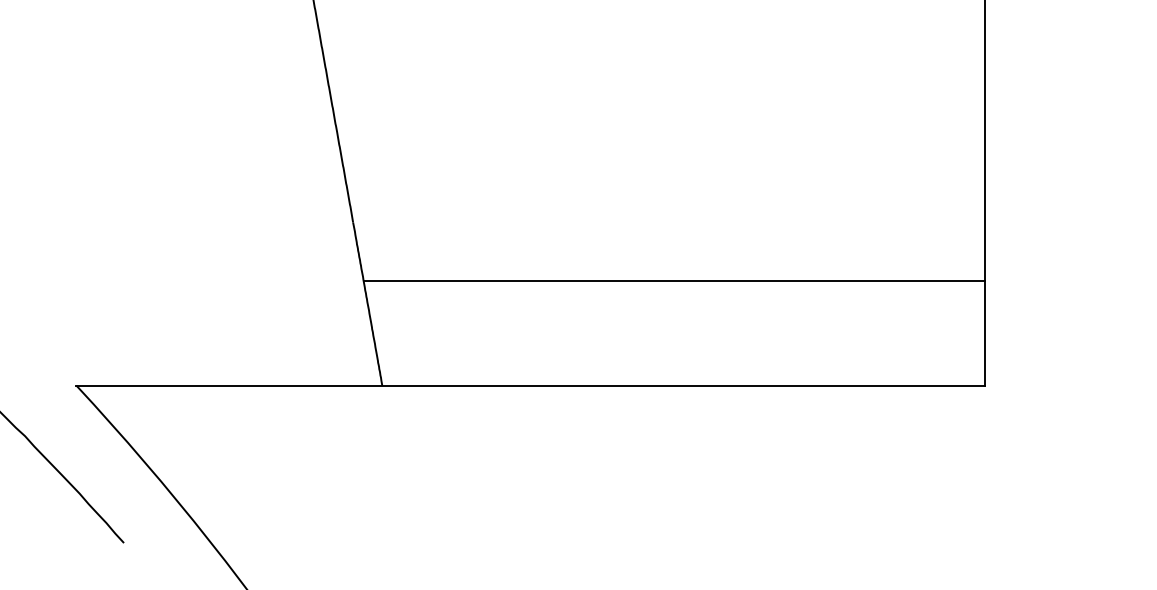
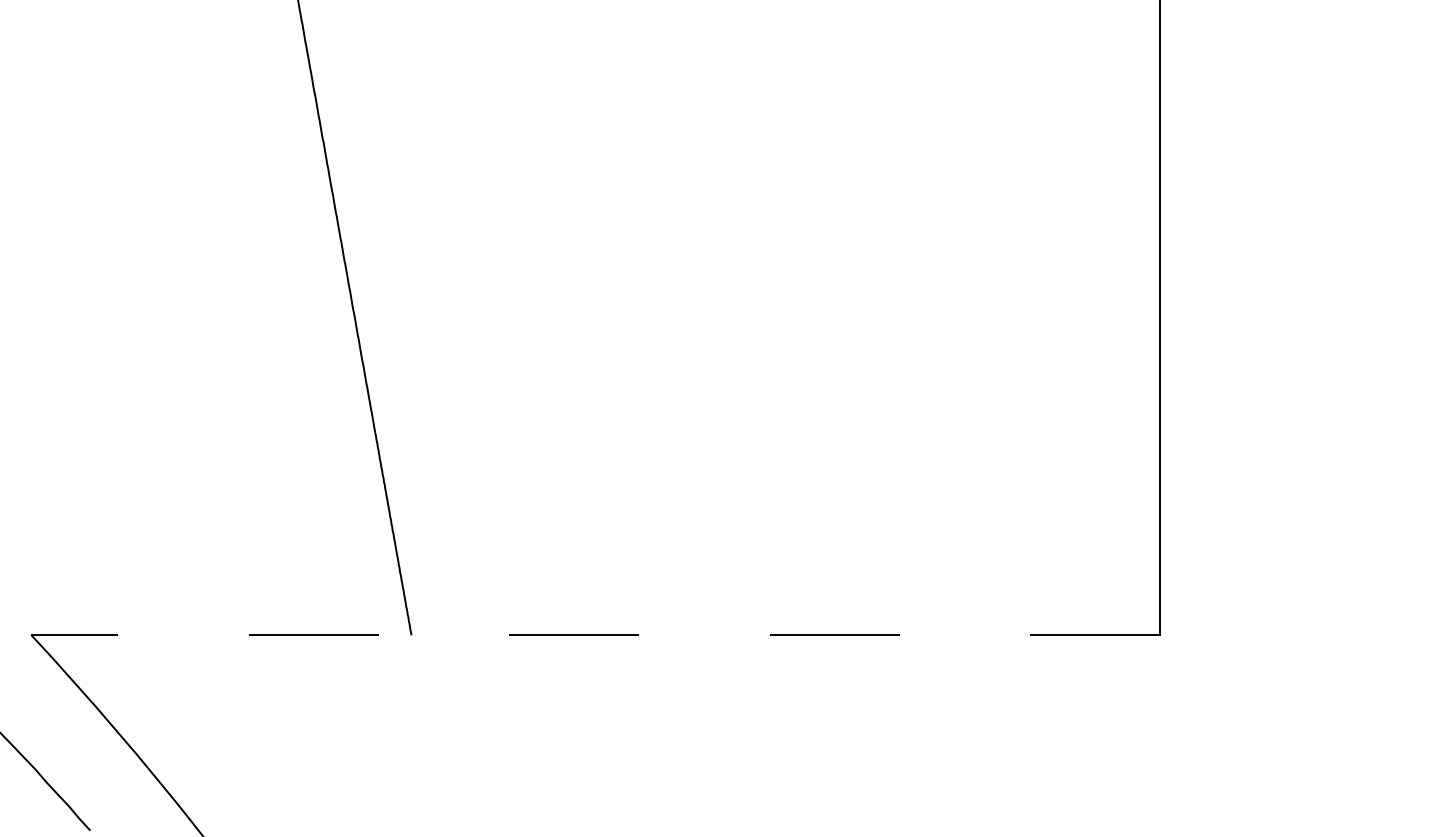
line: (674, 280) -> (774, 504), removed
line: (530, 385) -> (595, 634), solid -> dashed

